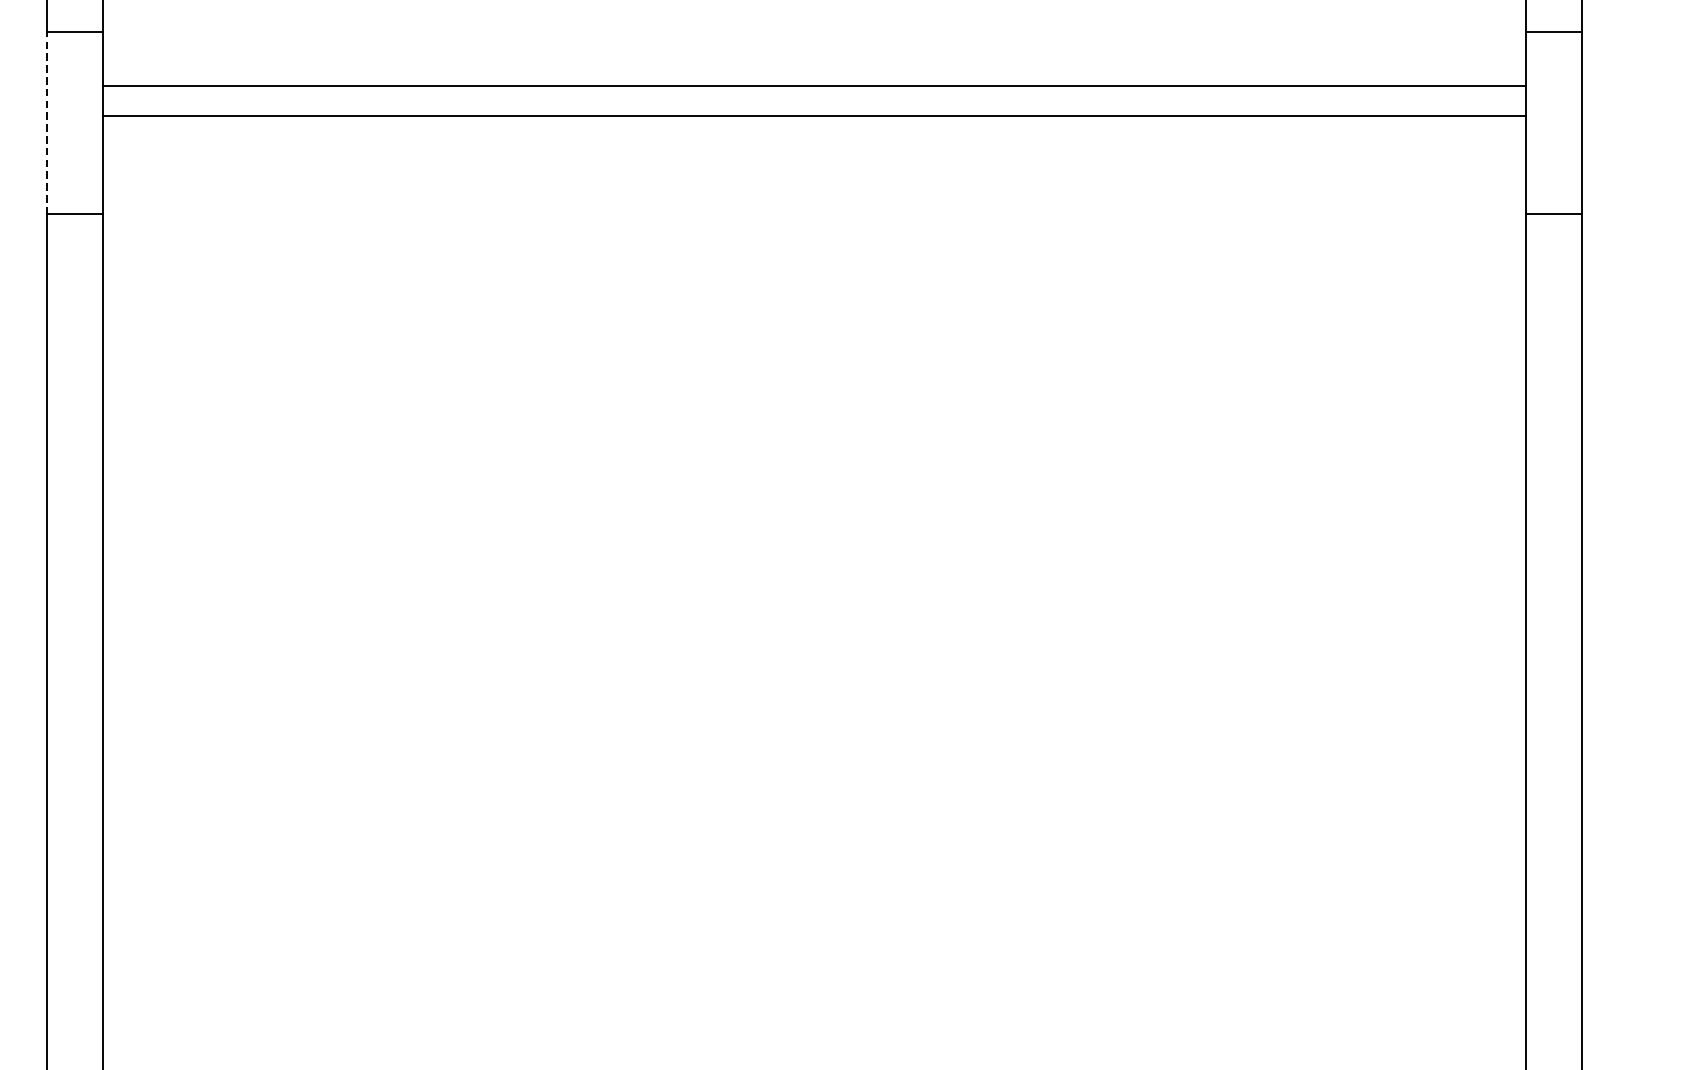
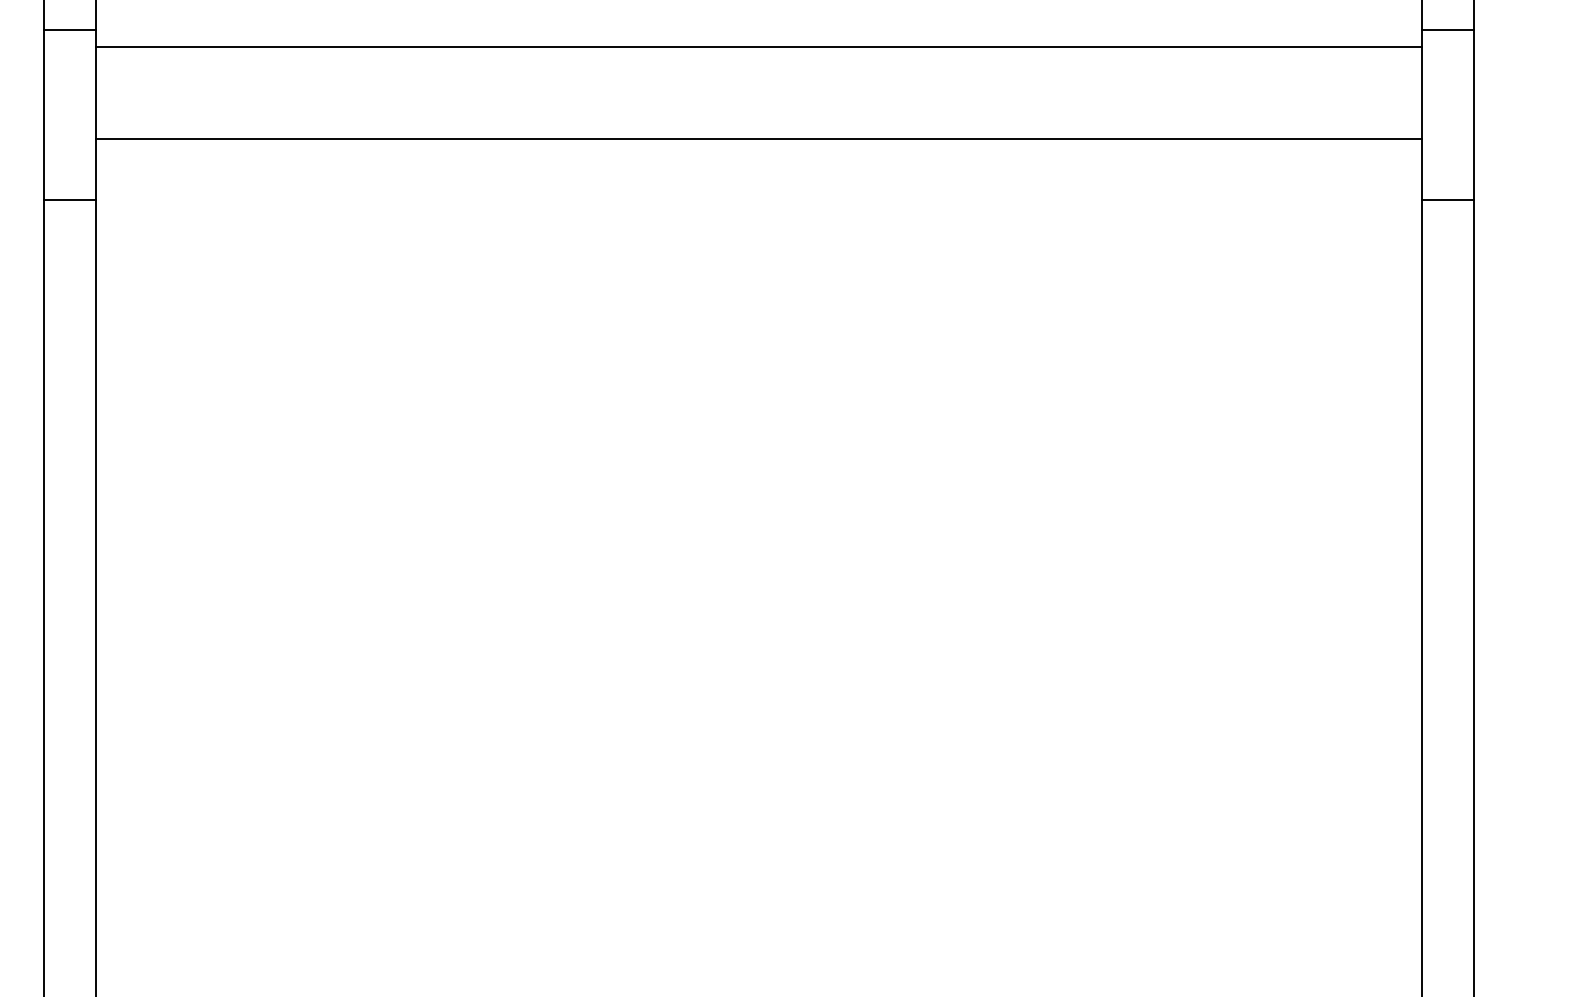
line: (814, 86) -> (759, 47), moved
line: (814, 116) -> (759, 139), moved
line: (46, 123) -> (43, 114), dashed -> solid

